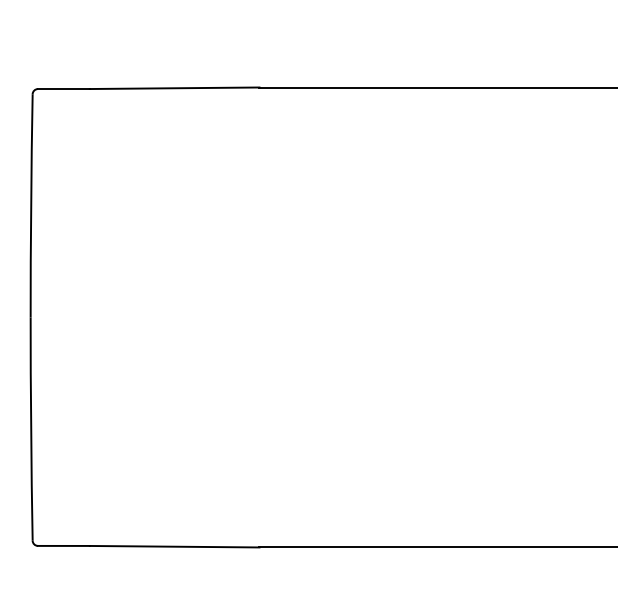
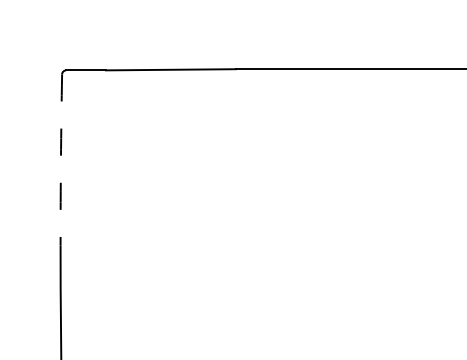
arc: (31, 205) -> (61, 159), solid -> dashed

